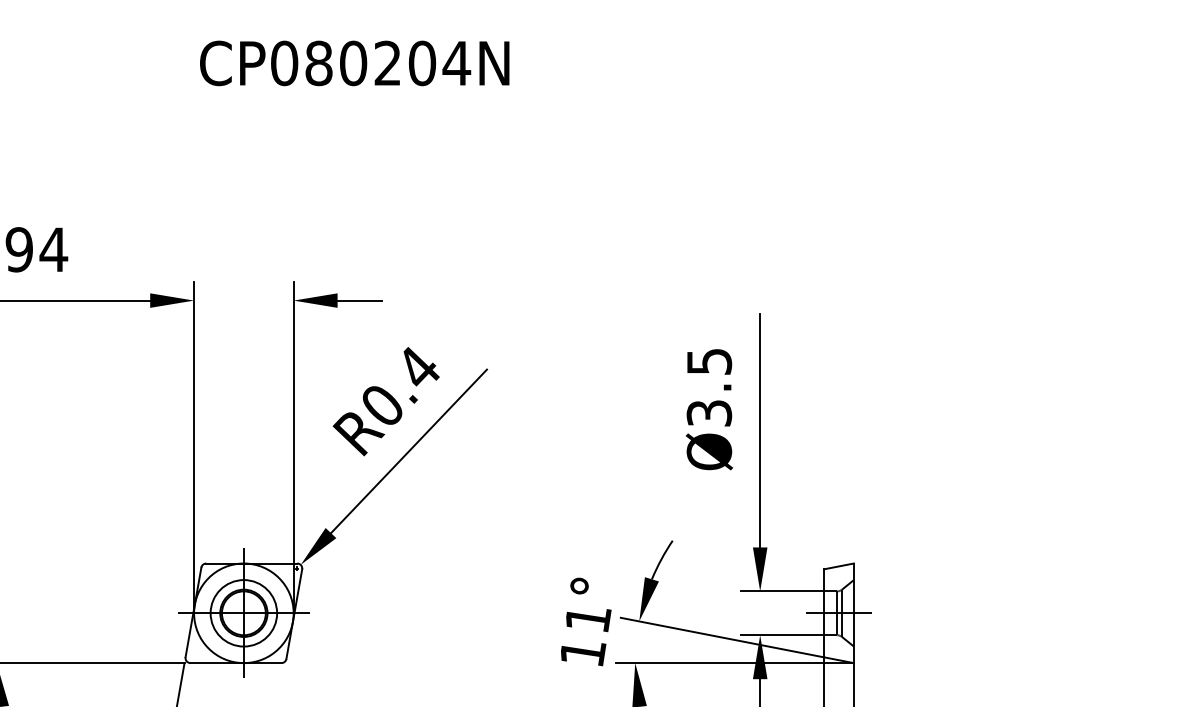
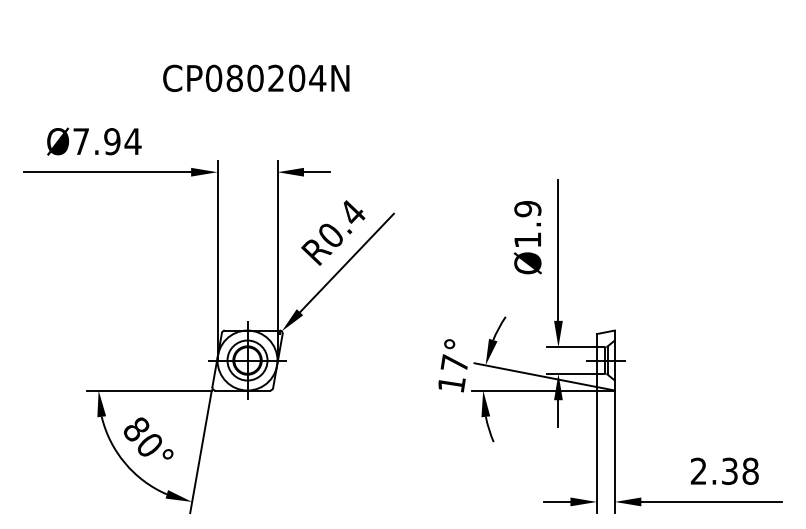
text: (355, 61) -> (256, 77), moved
text: (708, 387) -> (527, 224), Ø3.5 -> Ø1.9
text: (587, 616) -> (454, 362), 11° -> 17°

